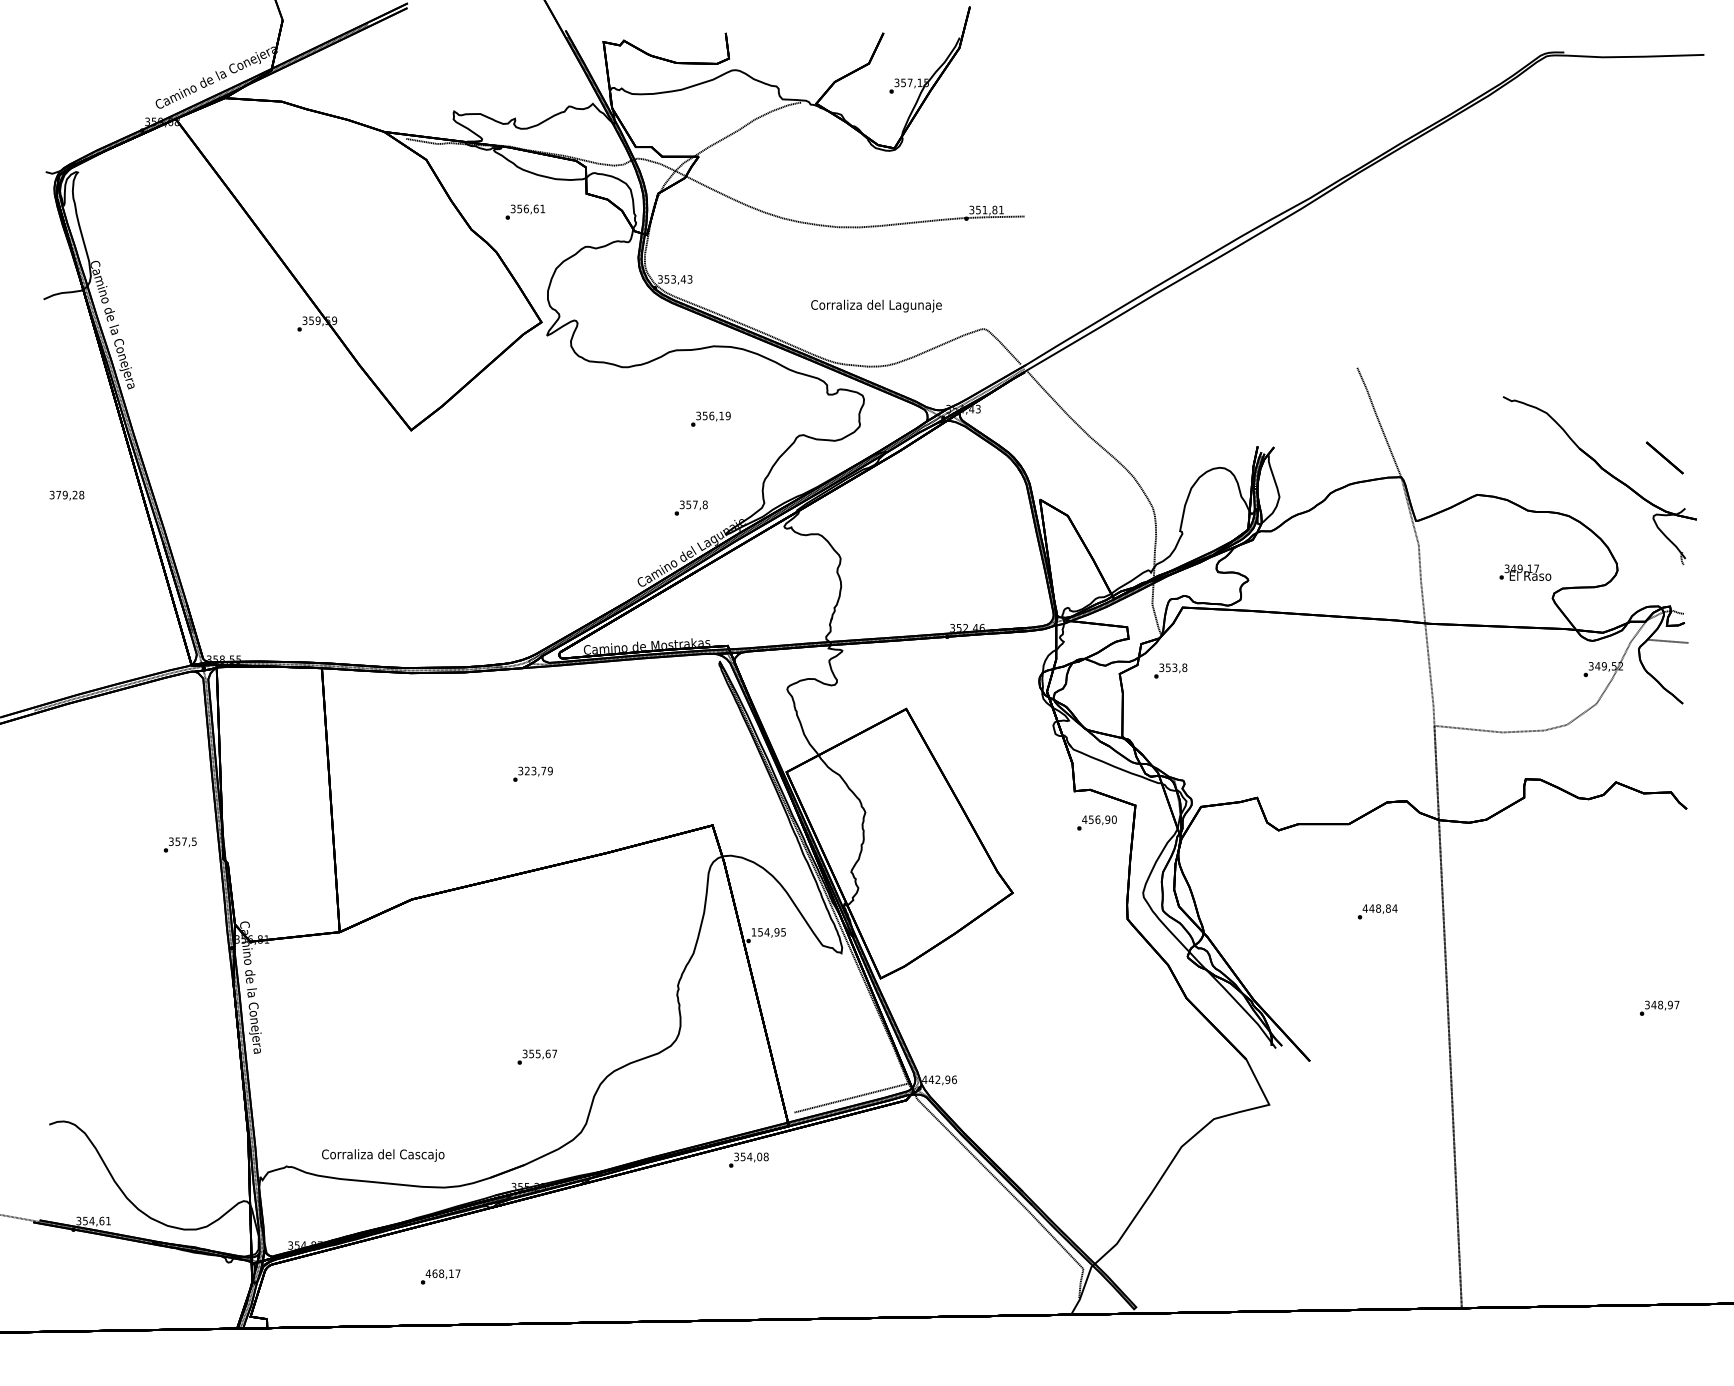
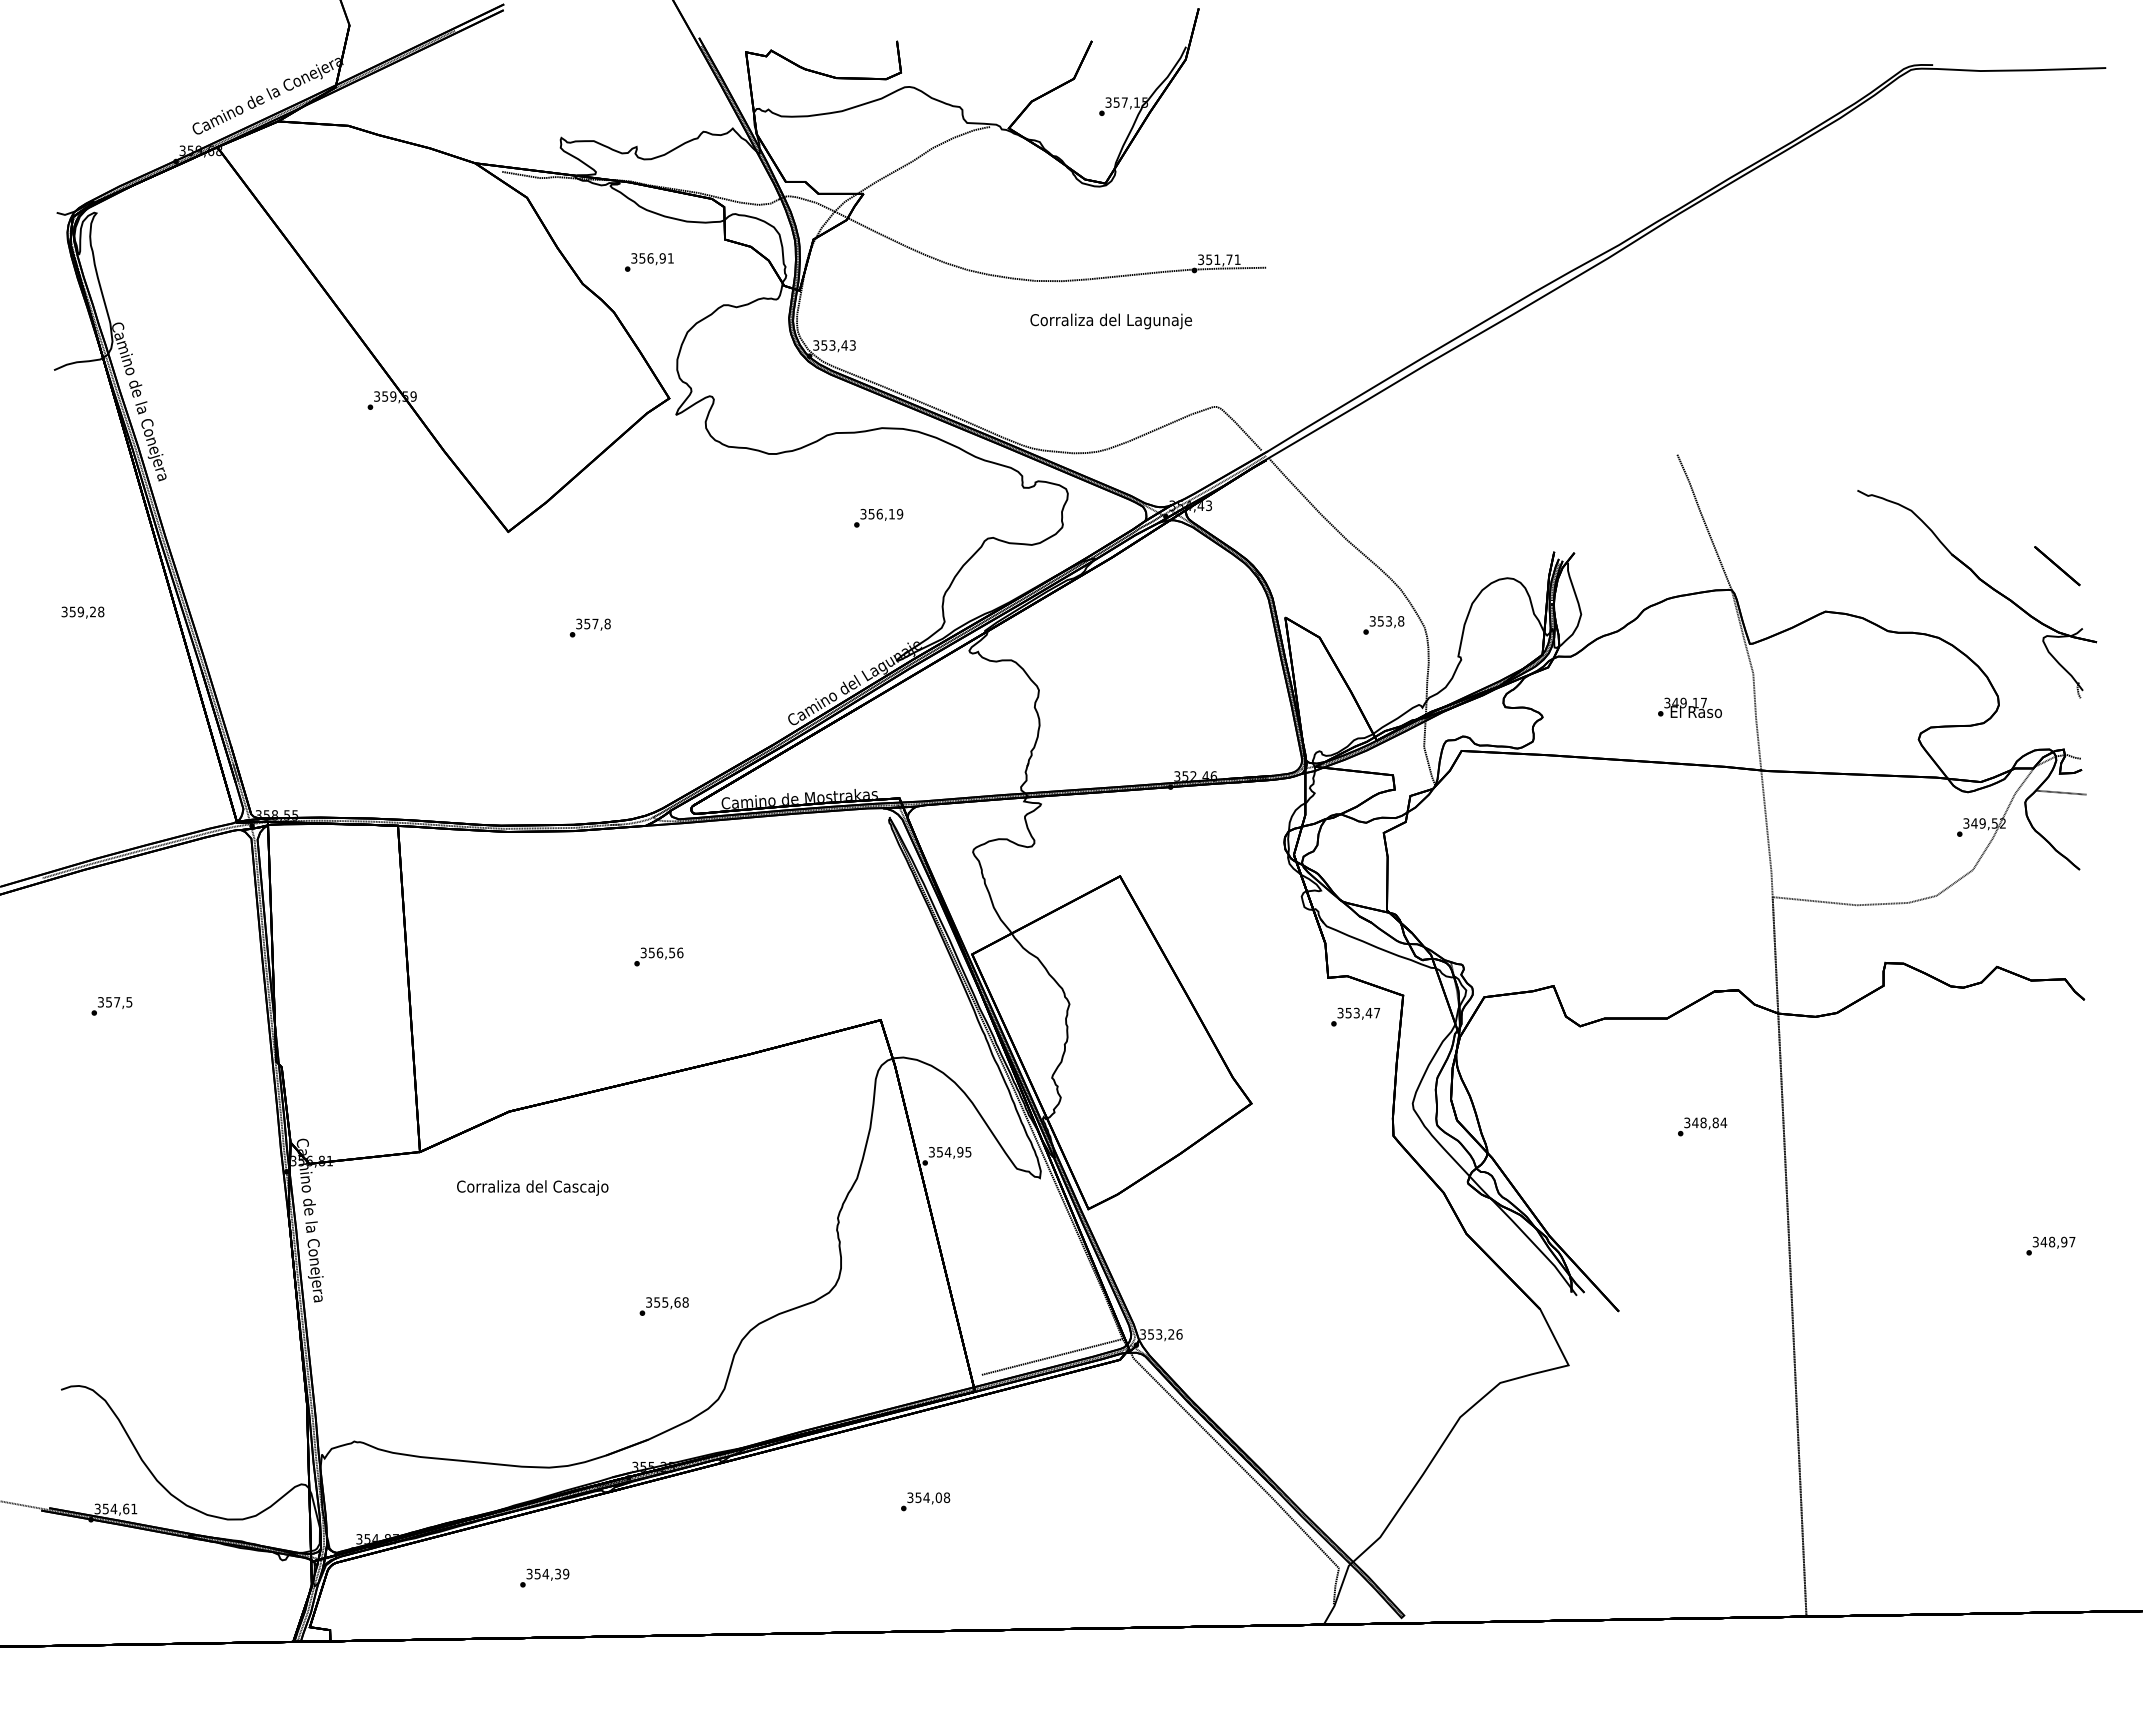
text: (535, 209) -> (662, 258), 356,61 -> 356,91
text: (994, 209) -> (1229, 259), 351,81 -> 351,71
text: (875, 306) -> (1110, 321), moved
text: (58, 494) -> (72, 611), 379,28 -> 359,28
text: (690, 507) -> (589, 627), moved
text: (1524, 572) -> (1689, 707), moved
text: (1170, 671) -> (1383, 625), moved
text: (538, 770) -> (665, 952), 323,79 -> 356,56
text: (1099, 819) -> (1358, 1012), 456,90 -> 353,47
text: (179, 845) -> (111, 1006), moved
text: (1365, 908) -> (1687, 1122), 448,84 -> 348,84
text: (753, 932) -> (931, 1152), 154,95 -> 354,95
text: (554, 1053) -> (685, 1302), 355,67 -> 355,68
text: (935, 1079) -> (1156, 1334), 442,96 -> 353,26
text: (383, 1155) -> (532, 1187), moved
text: (748, 1159) -> (925, 1501), moved
text: (442, 1273) -> (547, 1573), 468,17 -> 354,39

